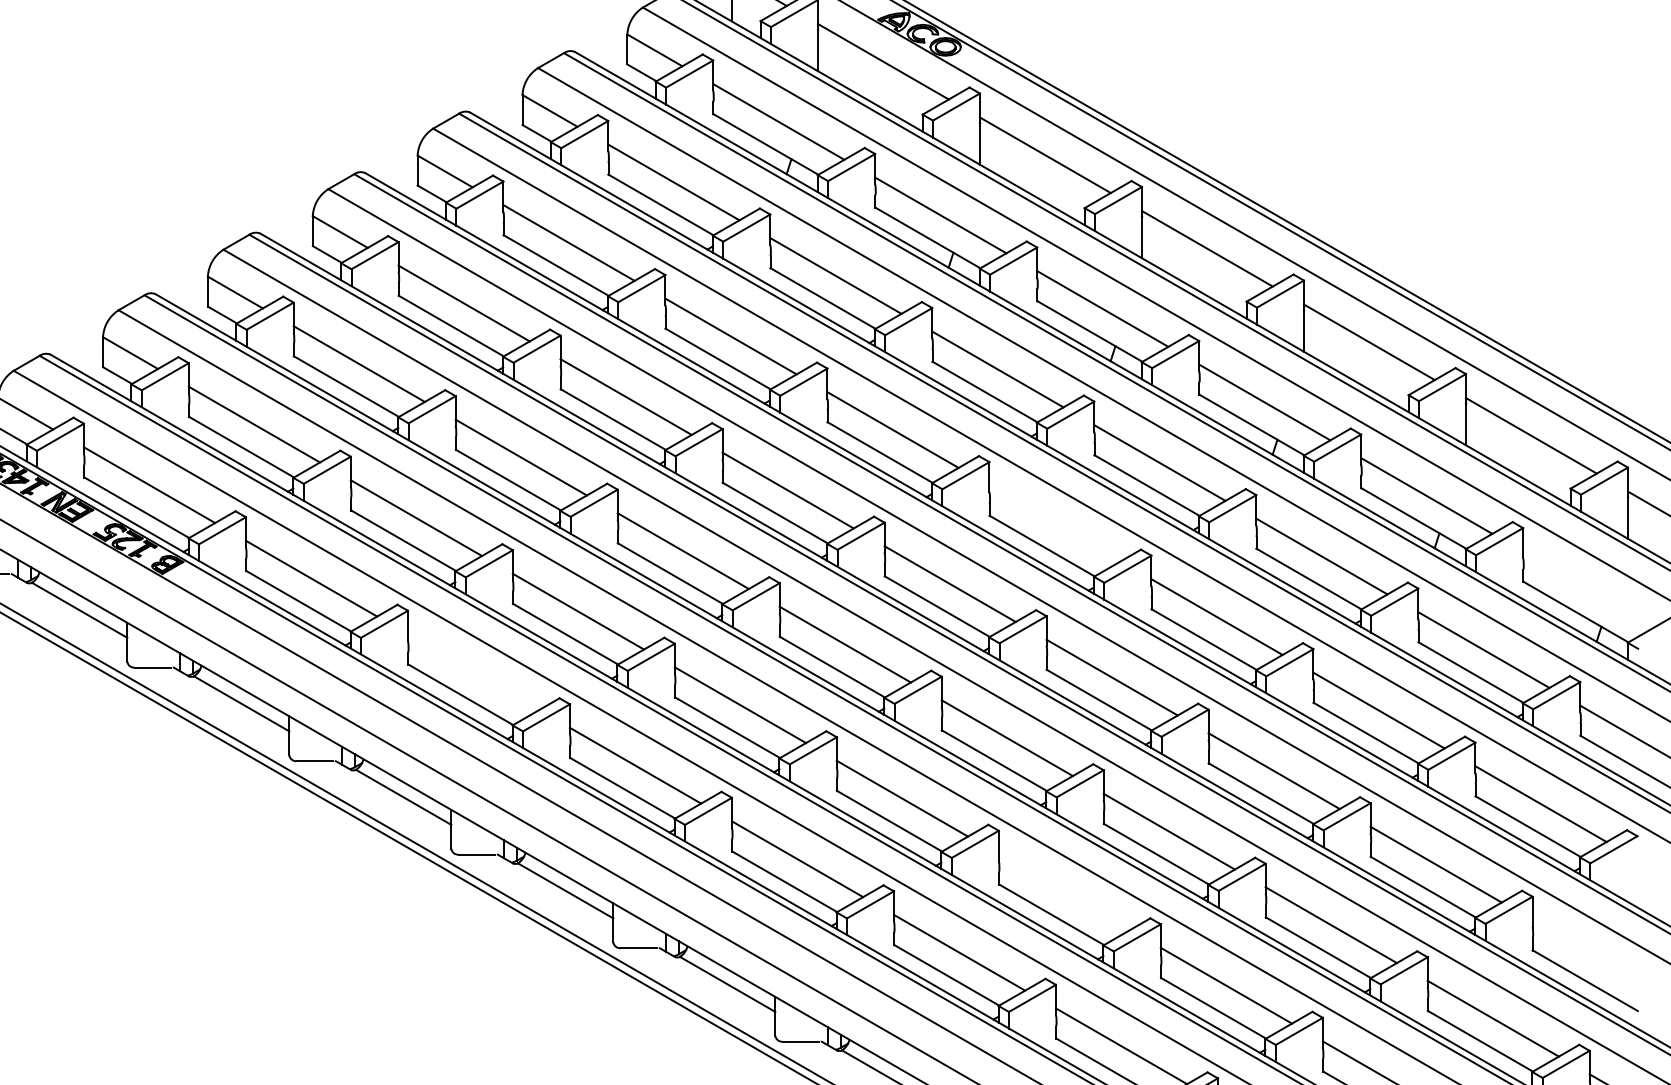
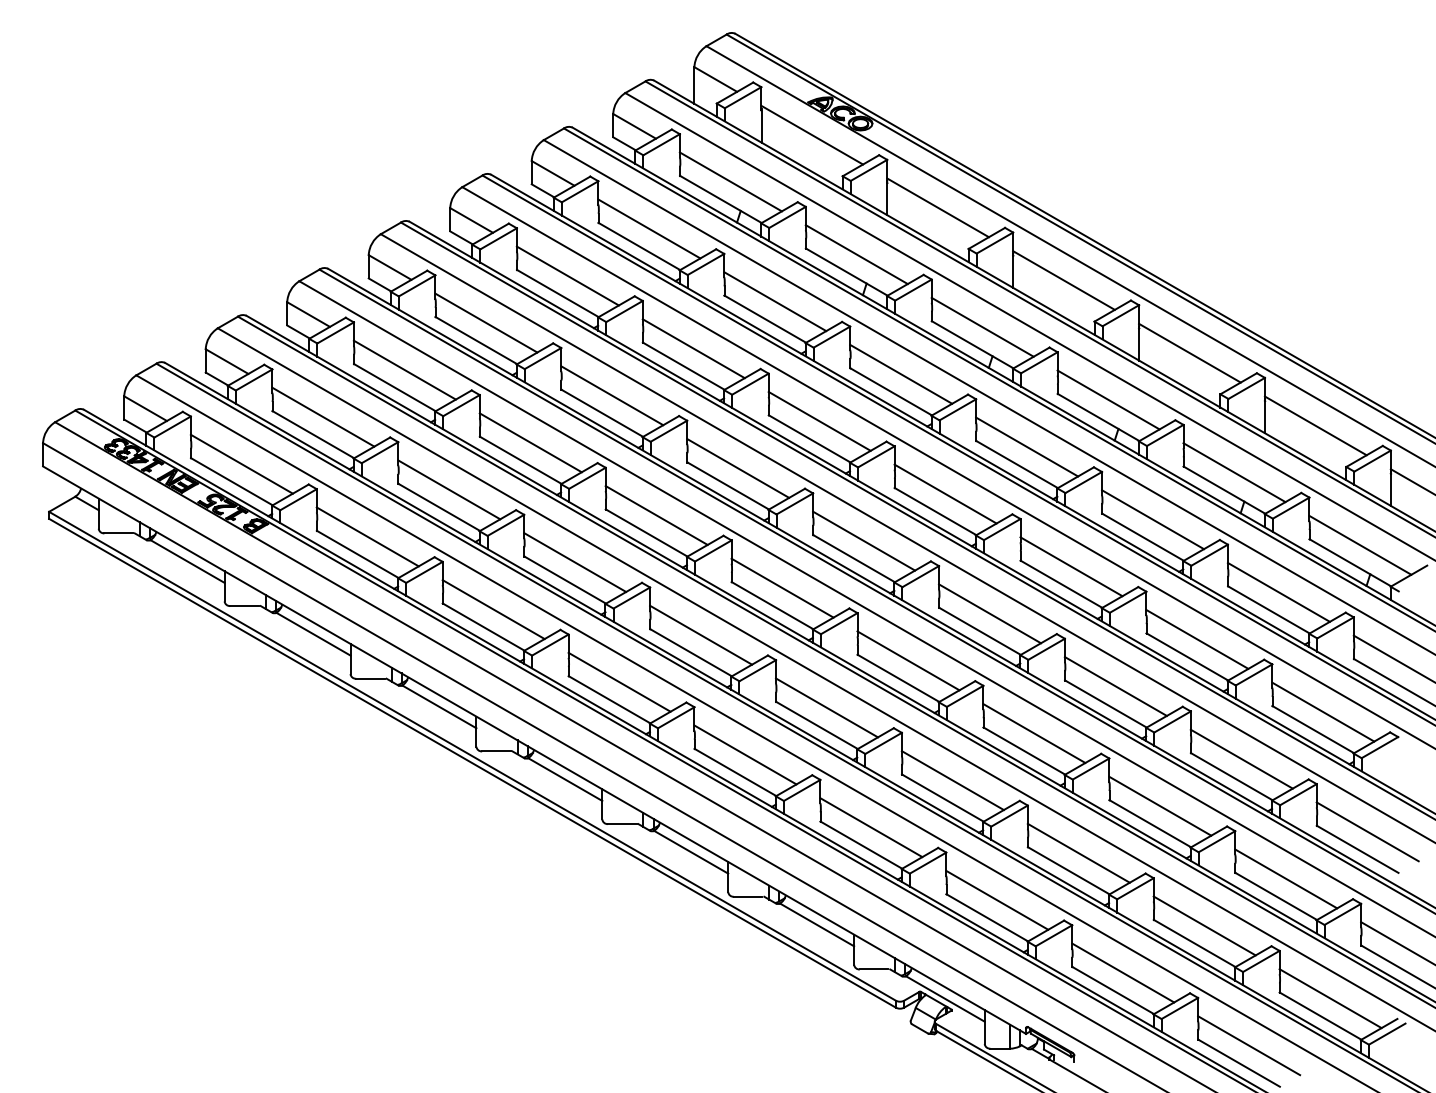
line: (1054, 522) -> (945, 493), added
line: (1588, 588) -> (1360, 544), added
line: (473, 672) -> (493, 609), added
line: (1063, 892) -> (952, 780), added
line: (1597, 957) -> (1367, 831), added

